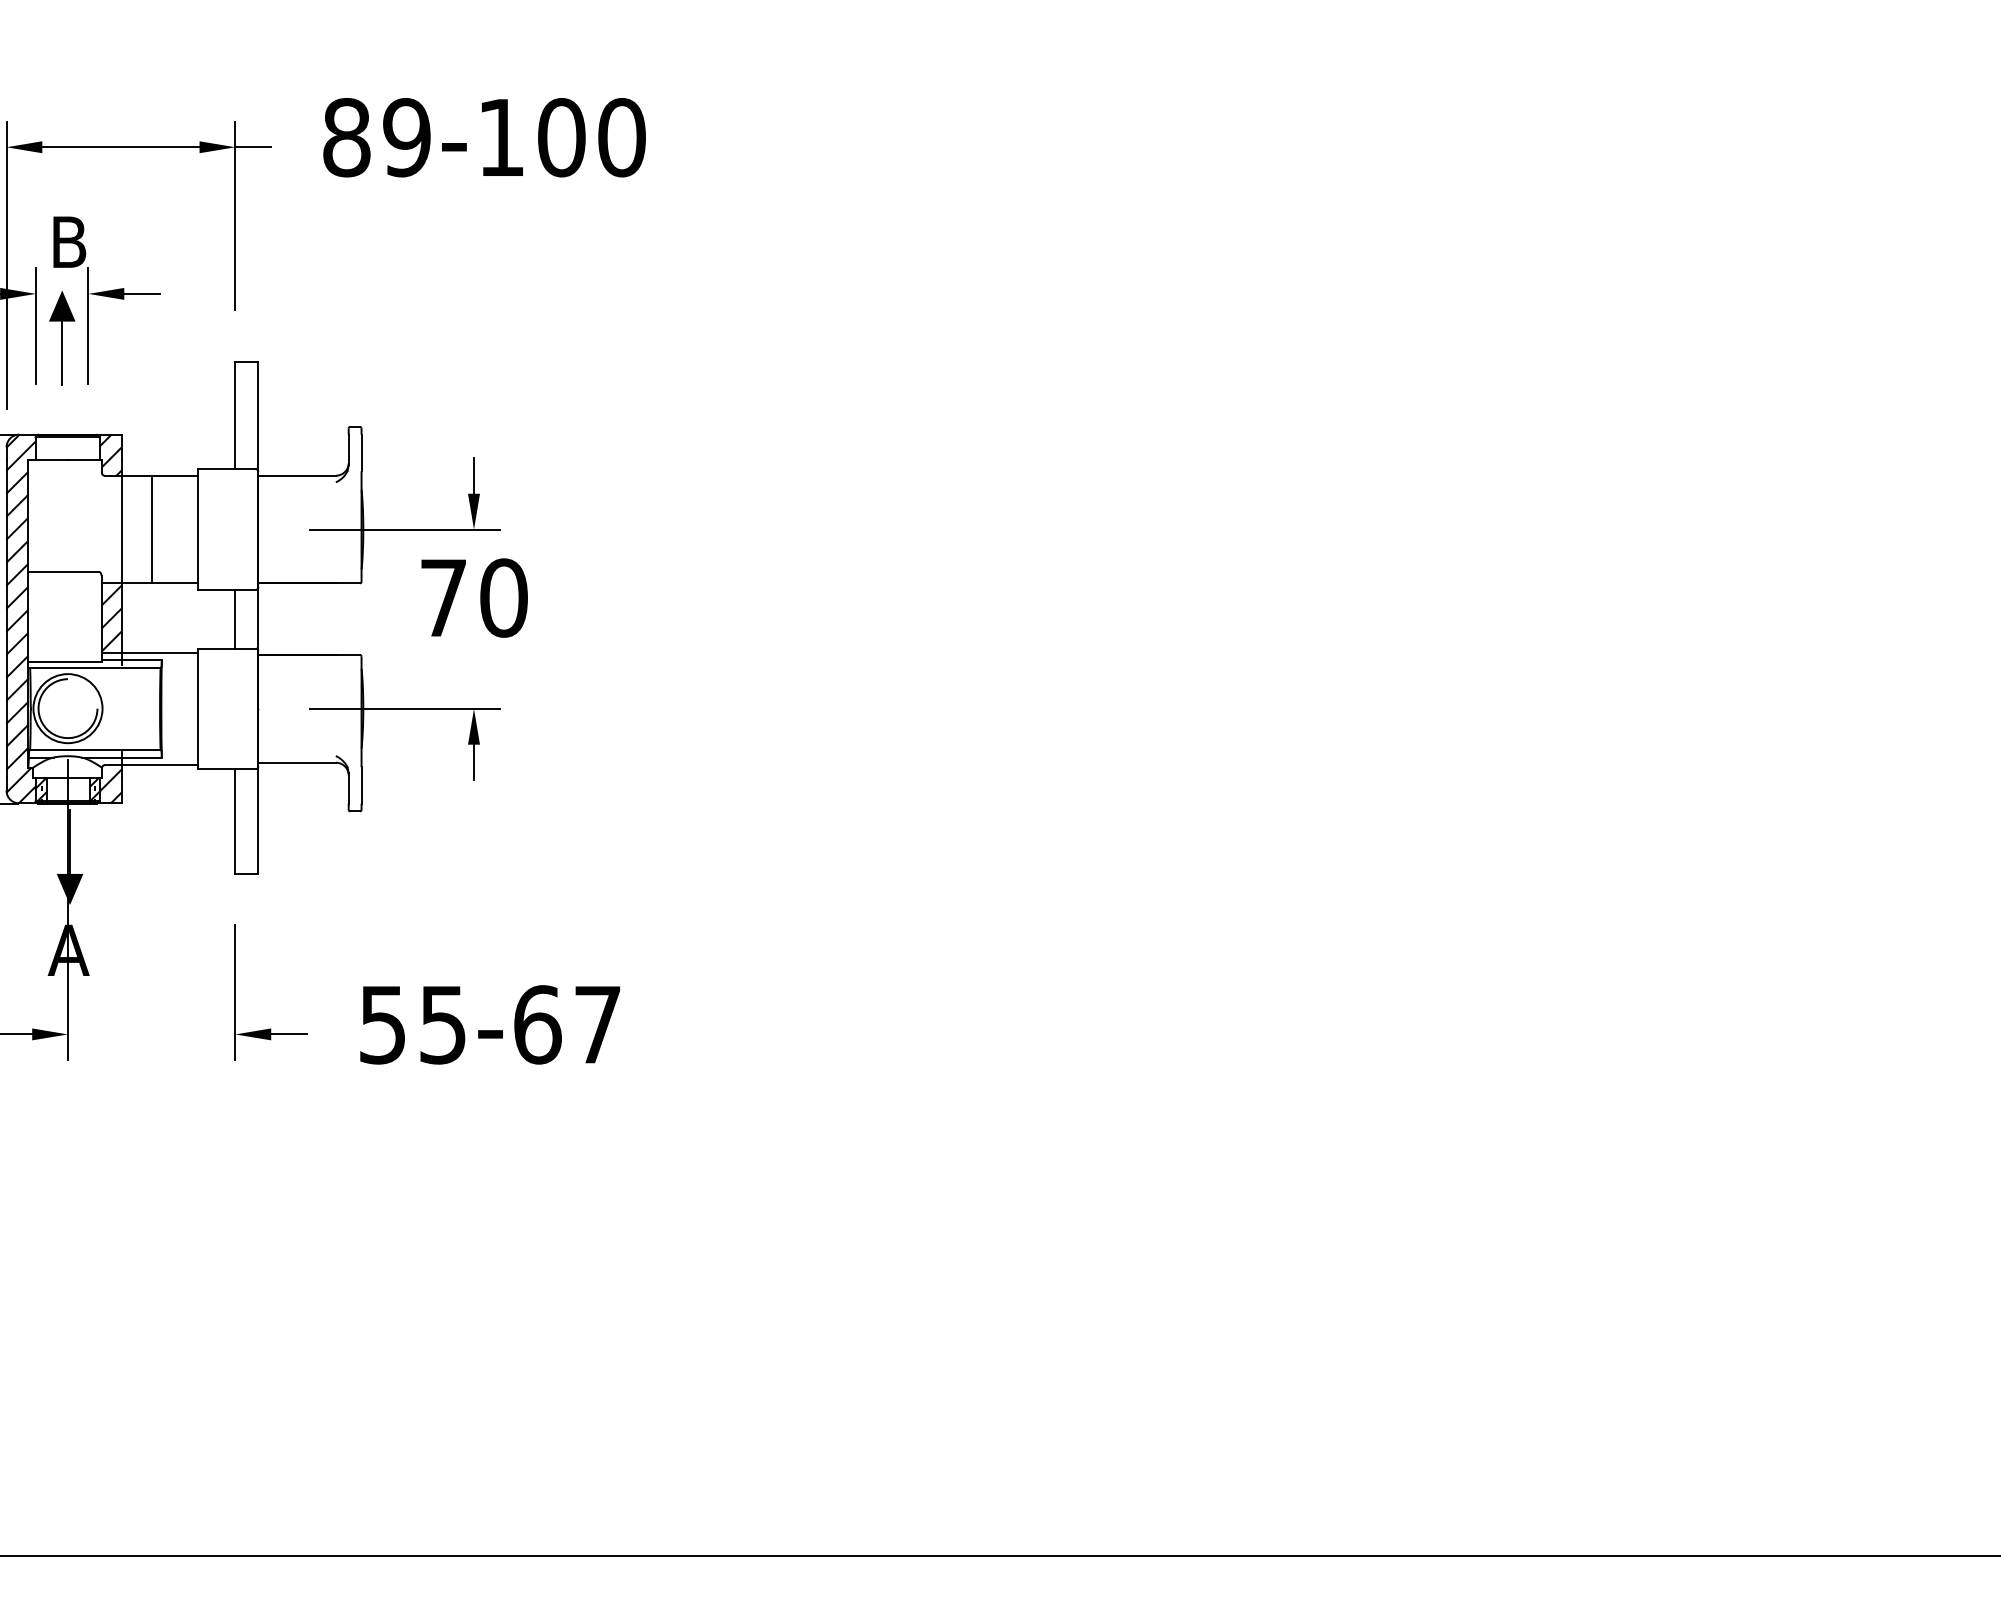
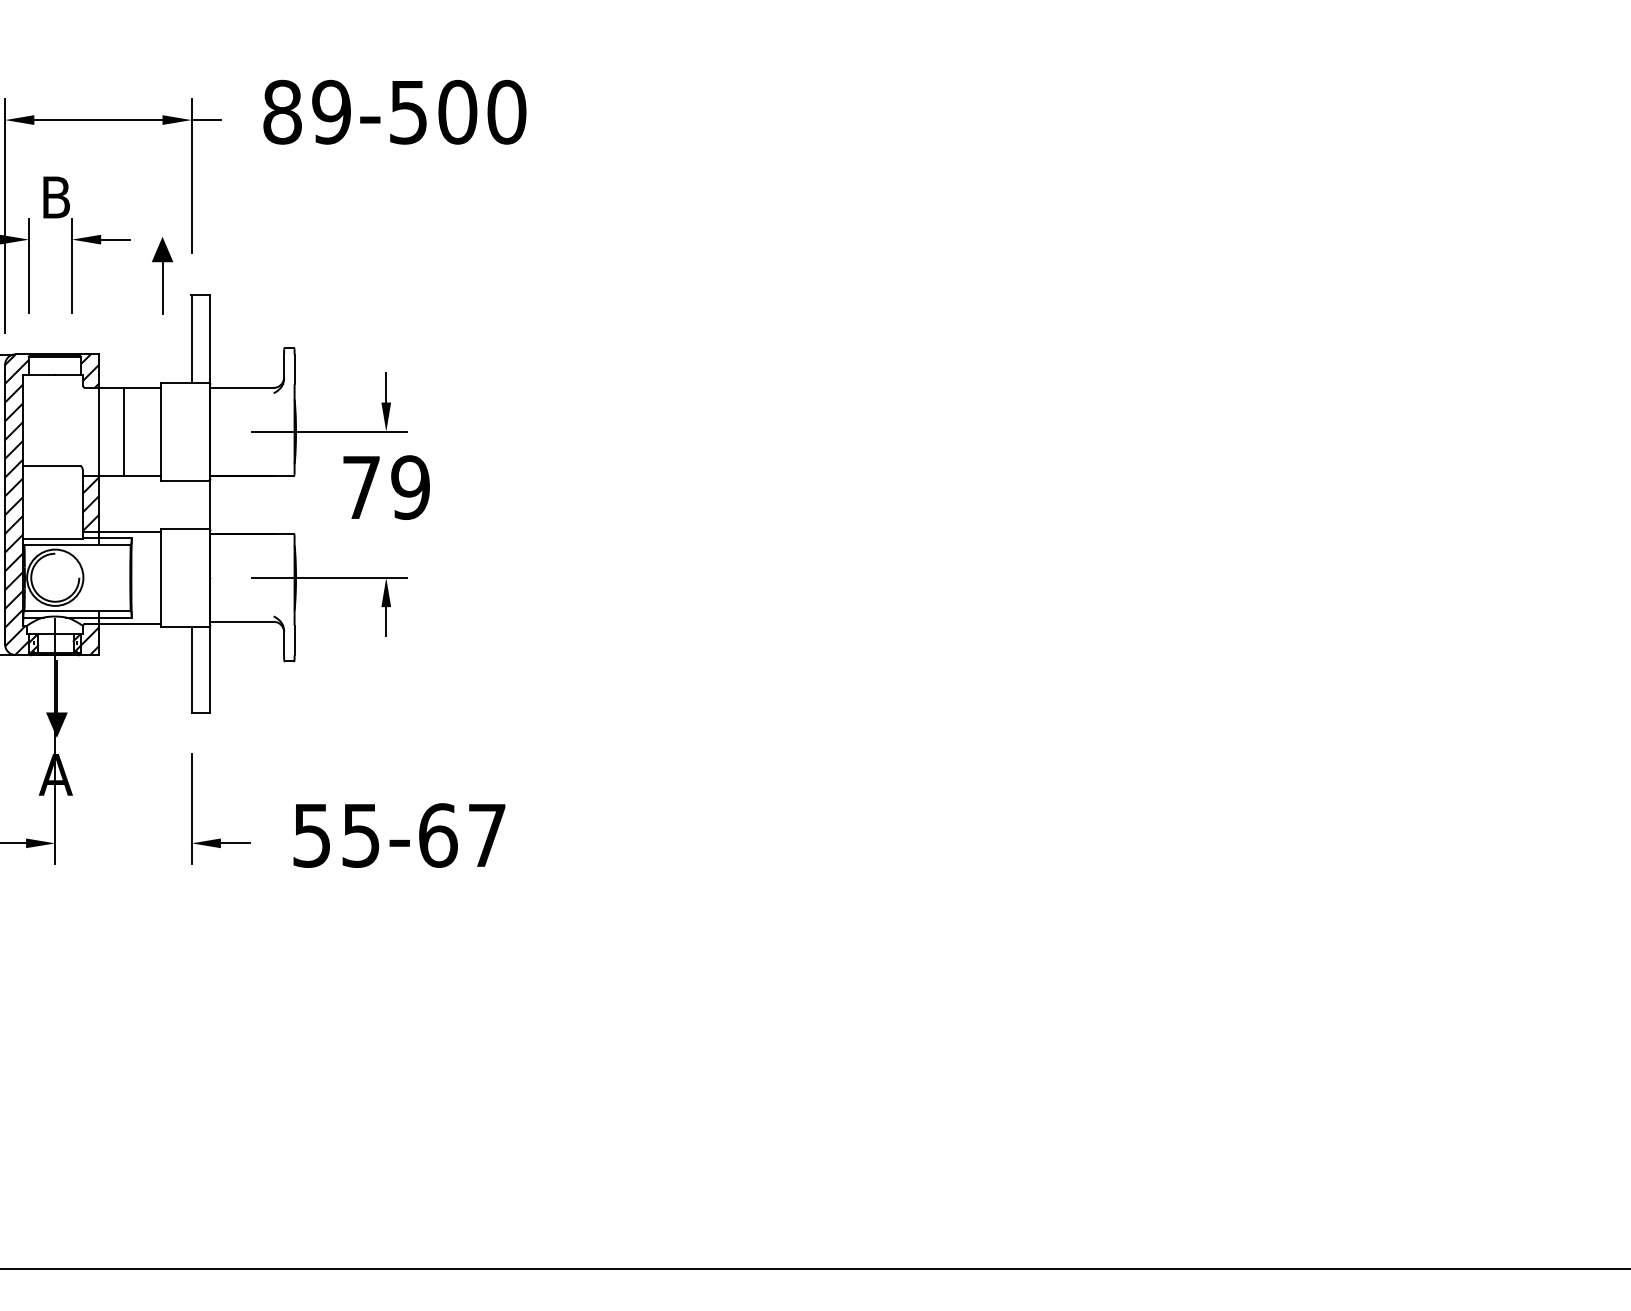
text: (501, 137) -> (408, 112), 89-100 -> 89-500
part: (62, 337) -> (162, 275), moved
text: (503, 597) -> (410, 487), 70 -> 79
line: (235, 618) -> (191, 504), removed

